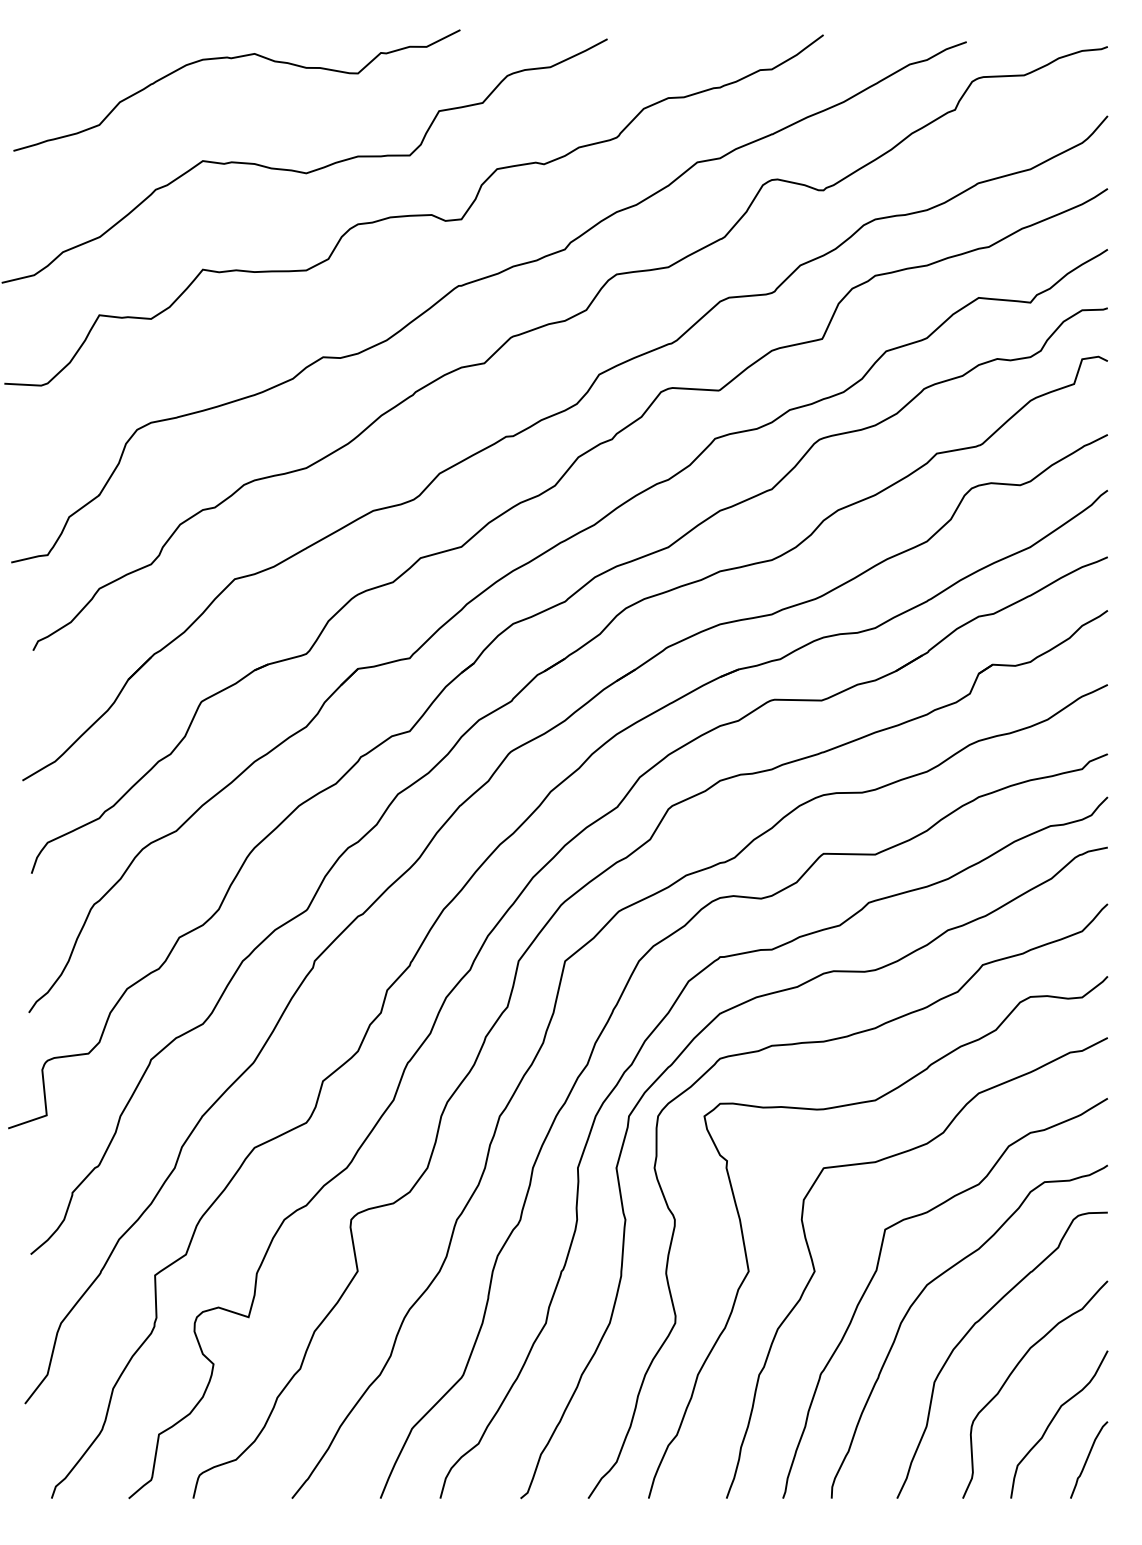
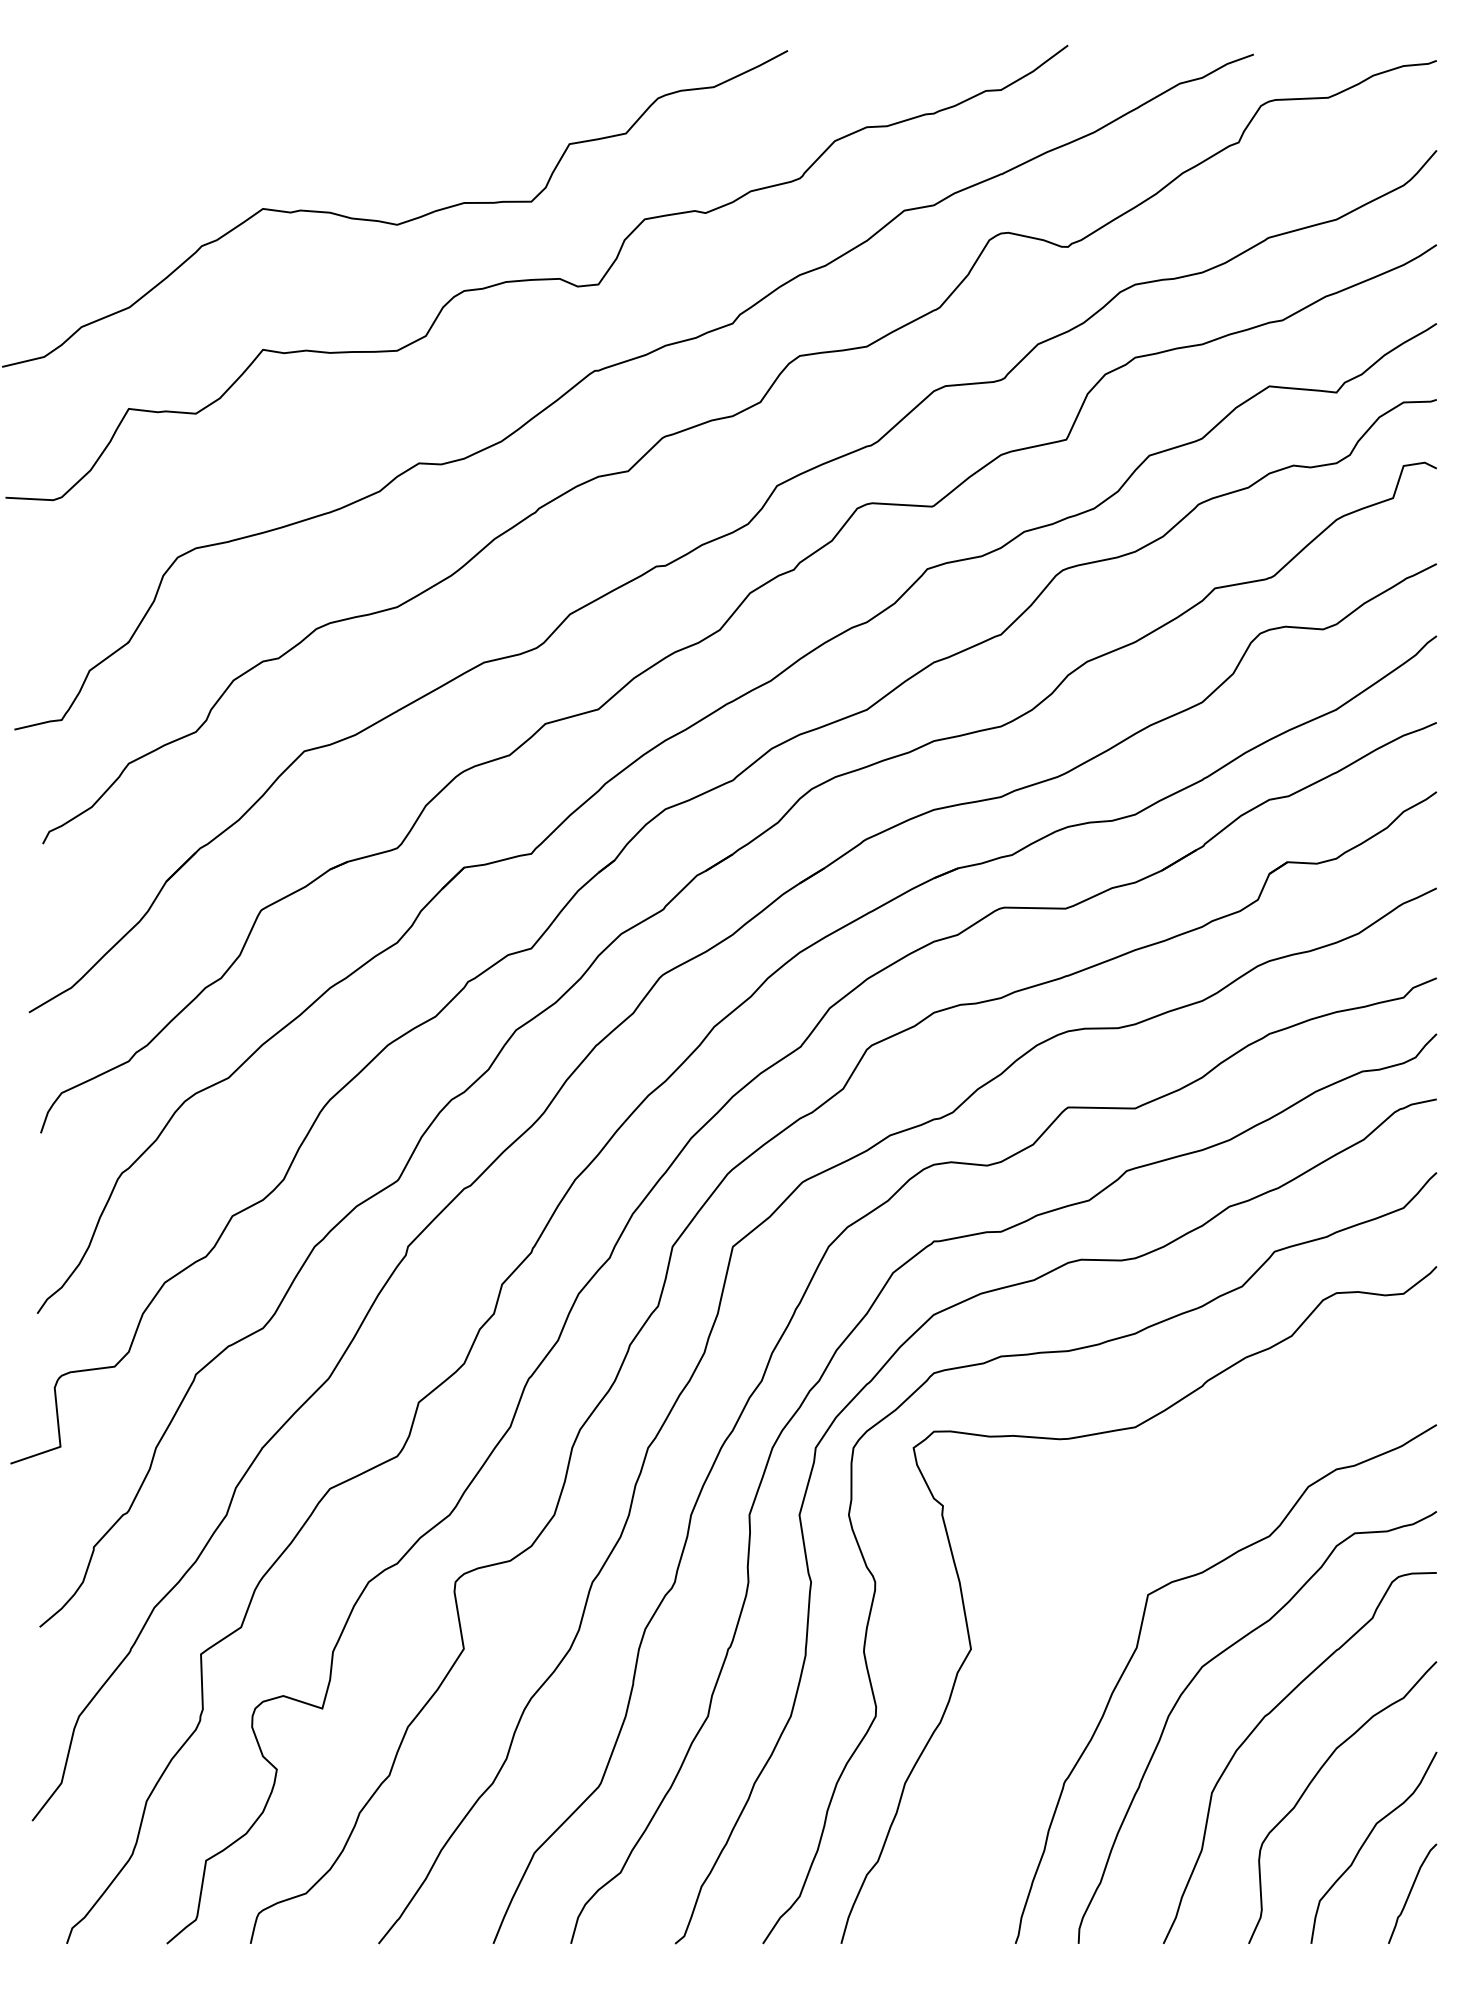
curve: (231, 59) -> (300, 77), removed
curve: (815, 1269) -> (1057, 1646), removed

